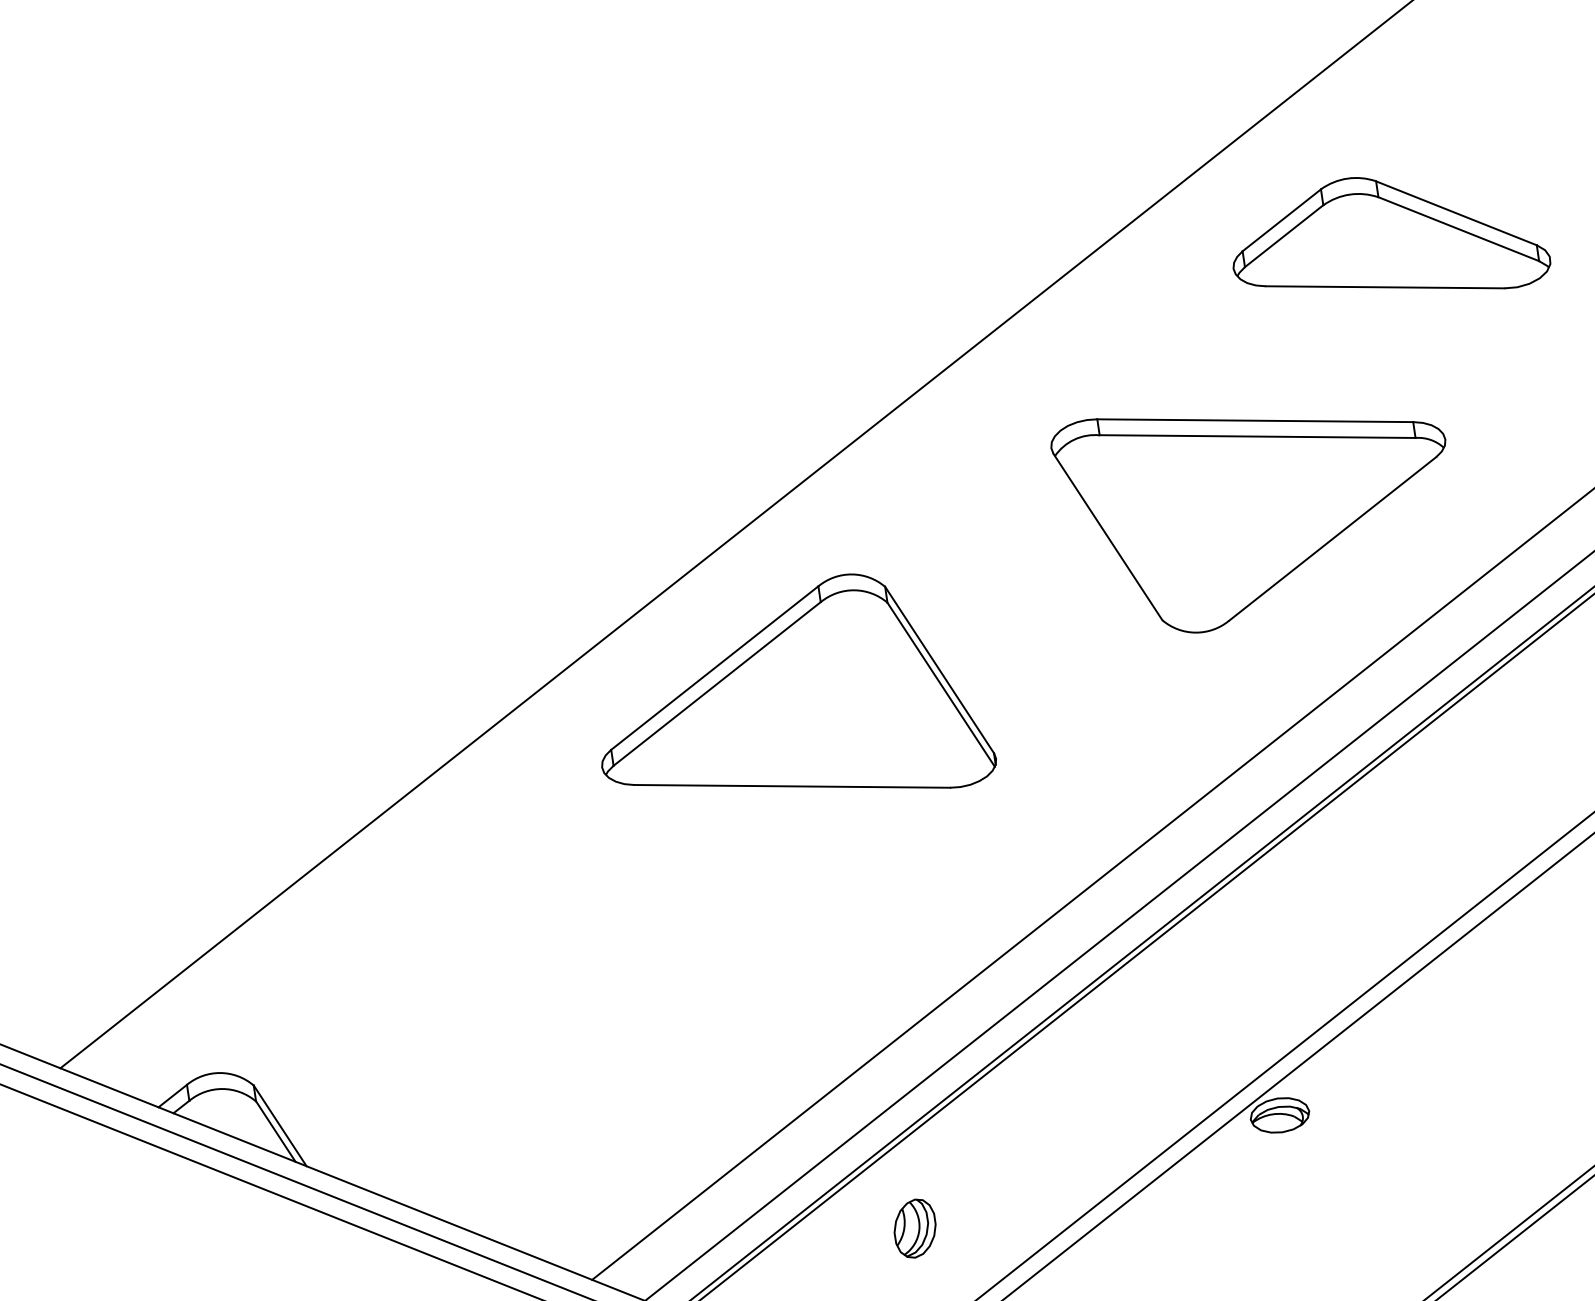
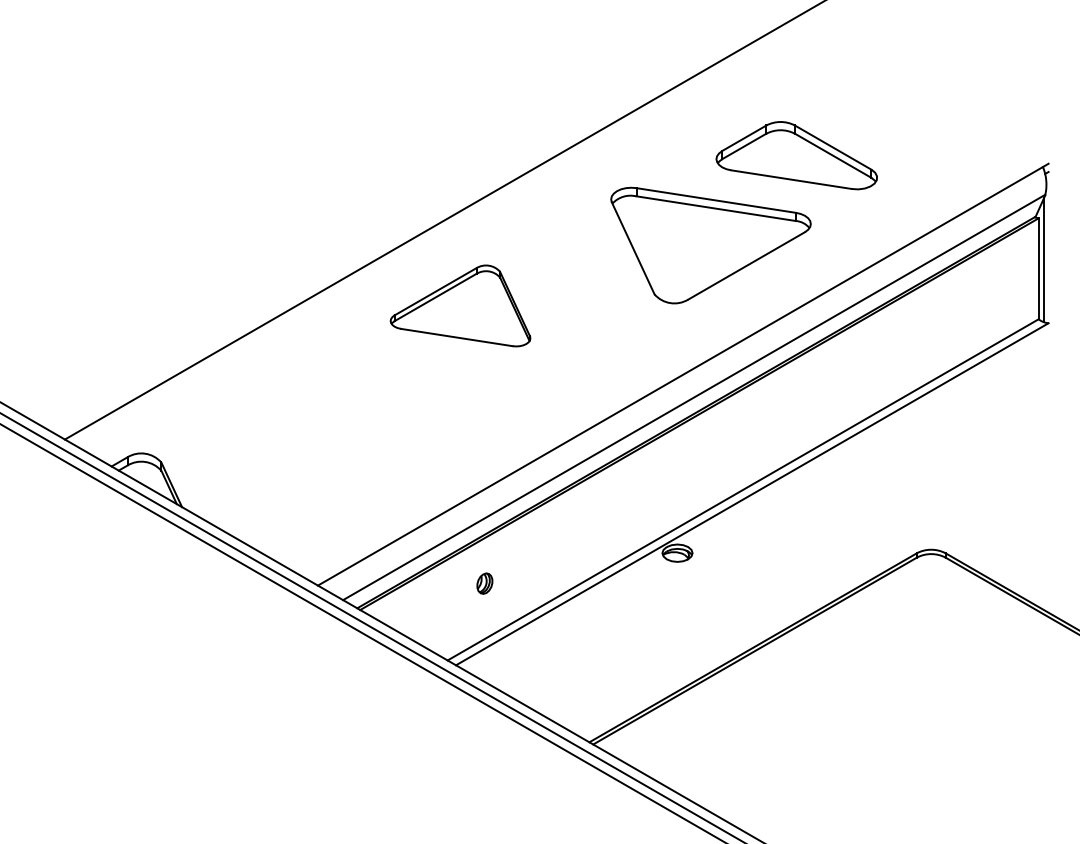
part: (1387, 239) -> (796, 155), moved
part: (789, 696) -> (460, 305), size x0.7
part: (914, 1228) -> (484, 583), size x0.7

